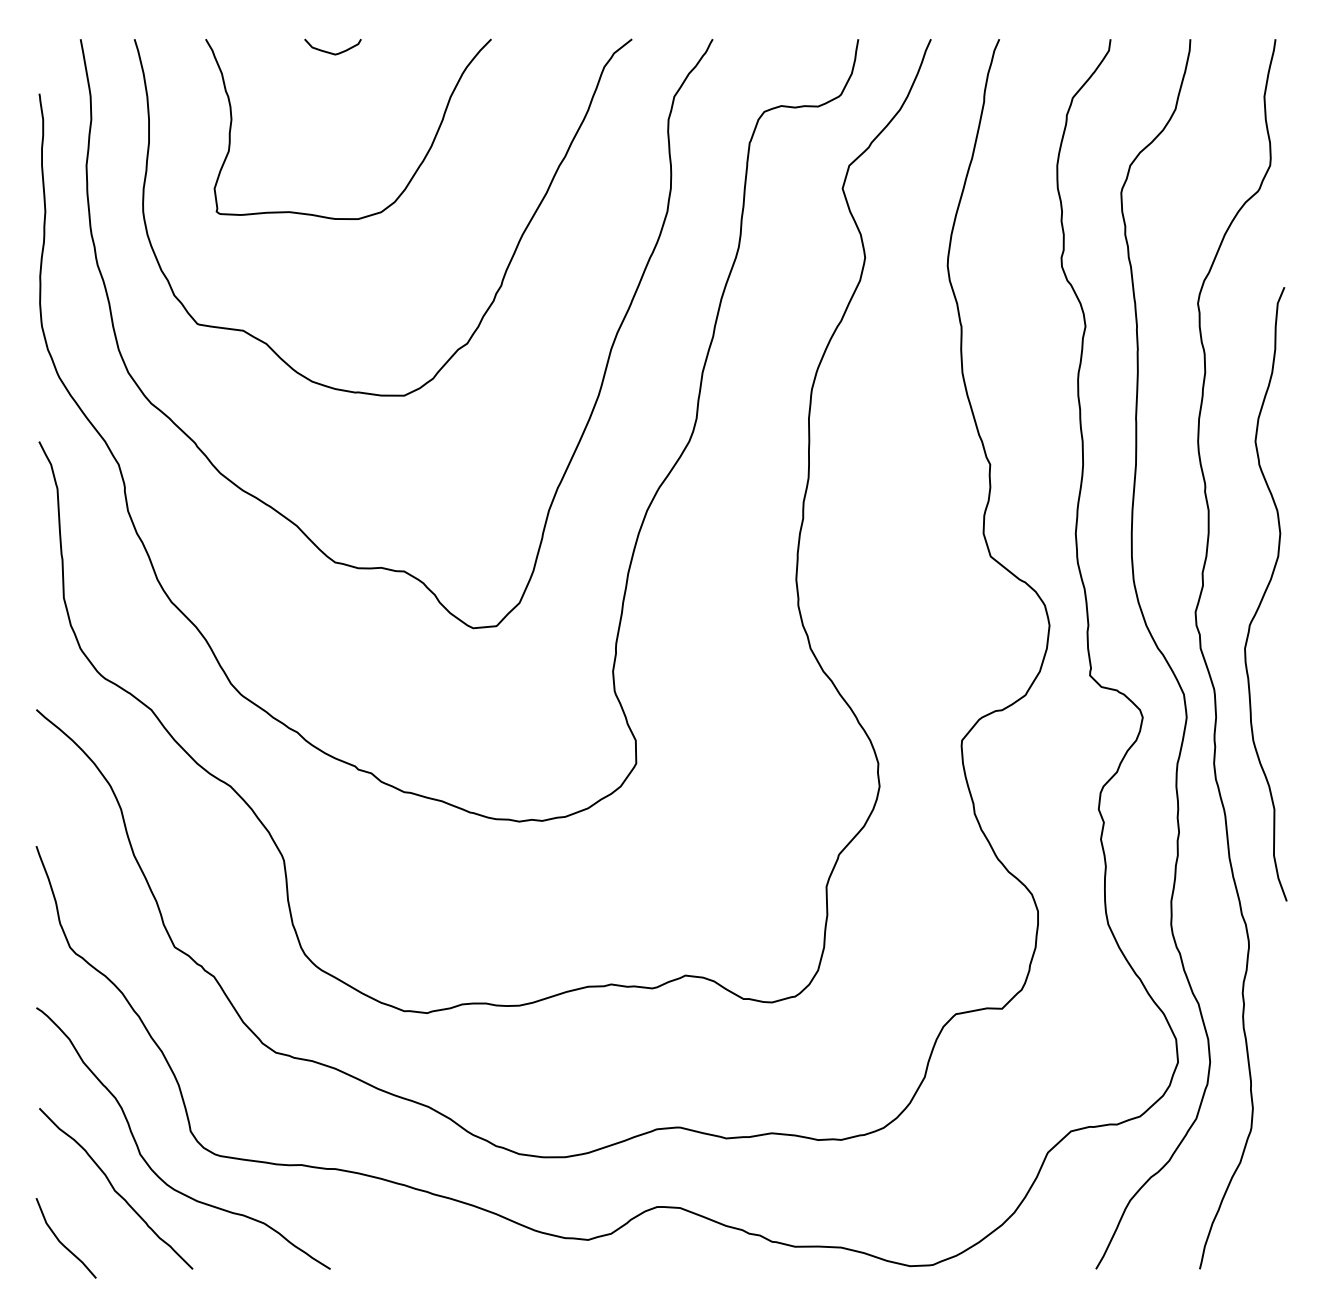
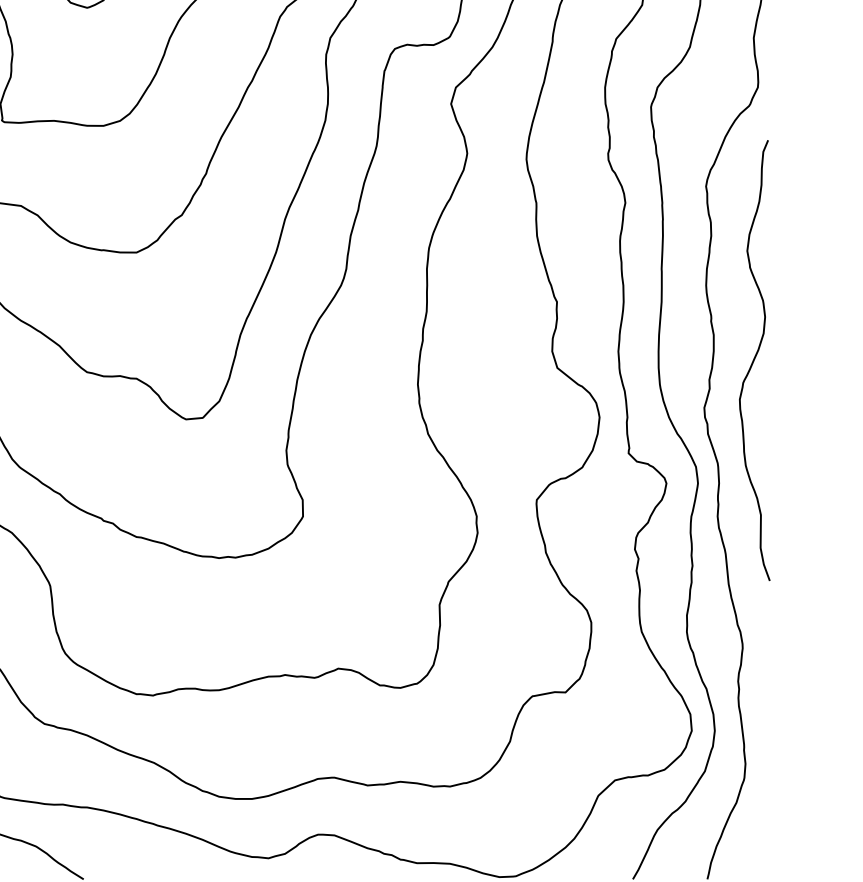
curve: (1265, 594) -> (754, 360), moved

